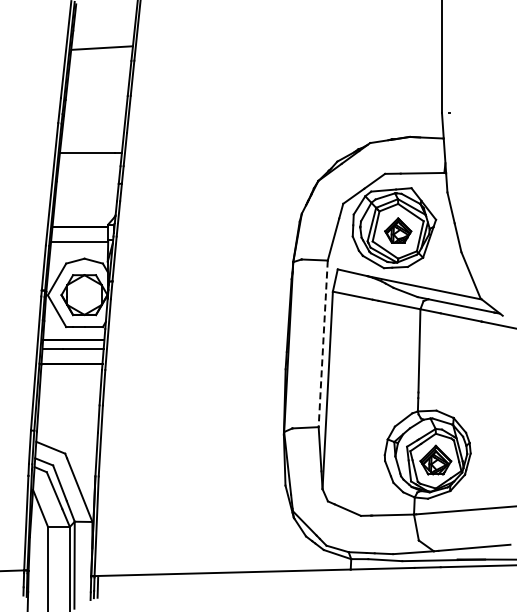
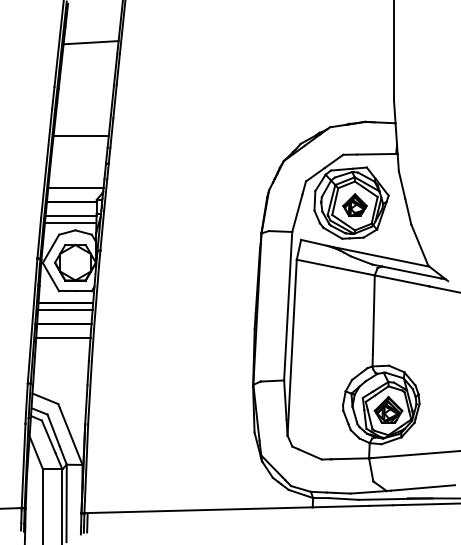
line: (84, 211) -> (75, 188), added
line: (79, 250) -> (71, 223), added
line: (323, 344) -> (288, 306), dashed -> solid
line: (70, 379) -> (62, 337), added

